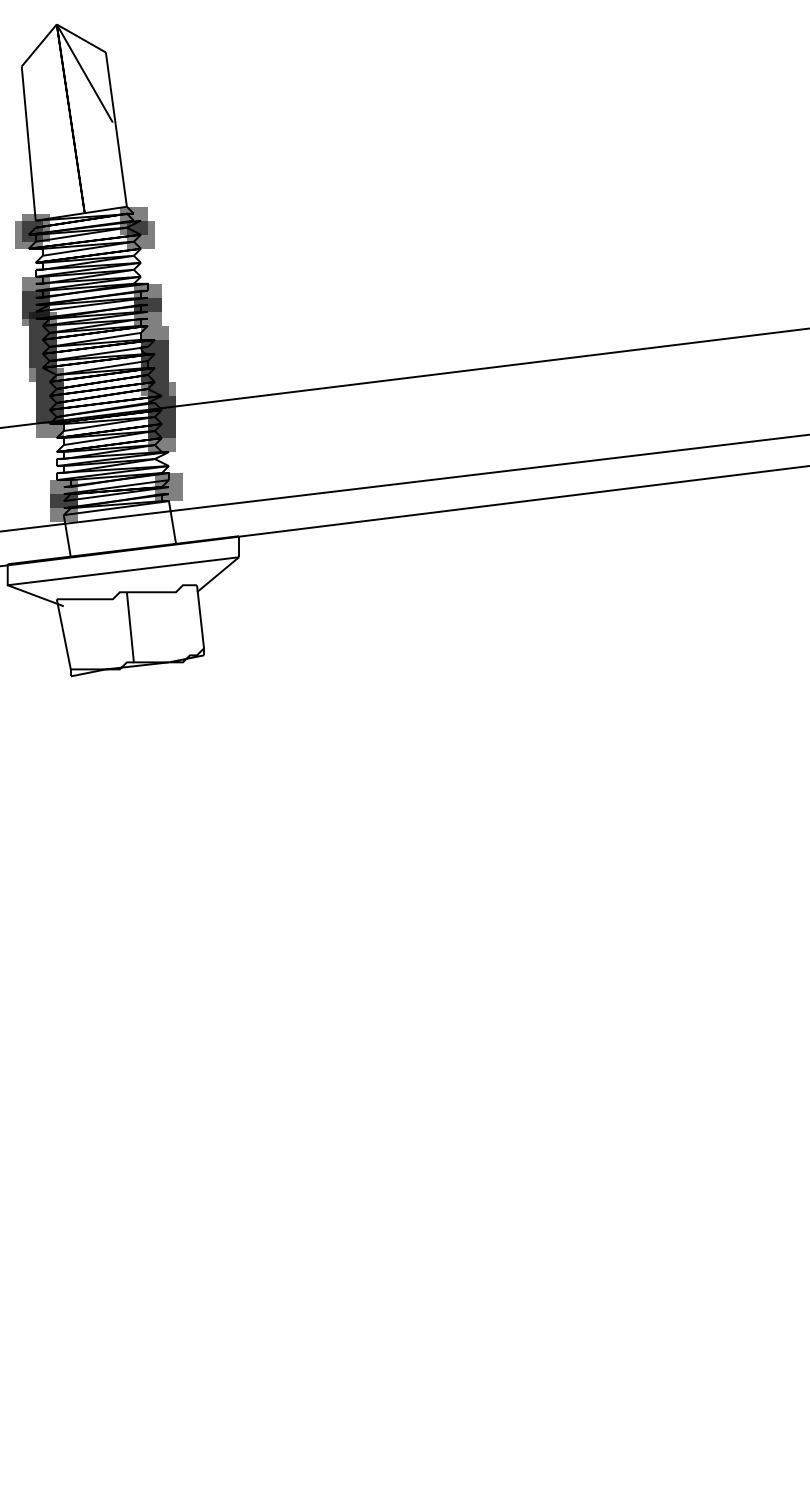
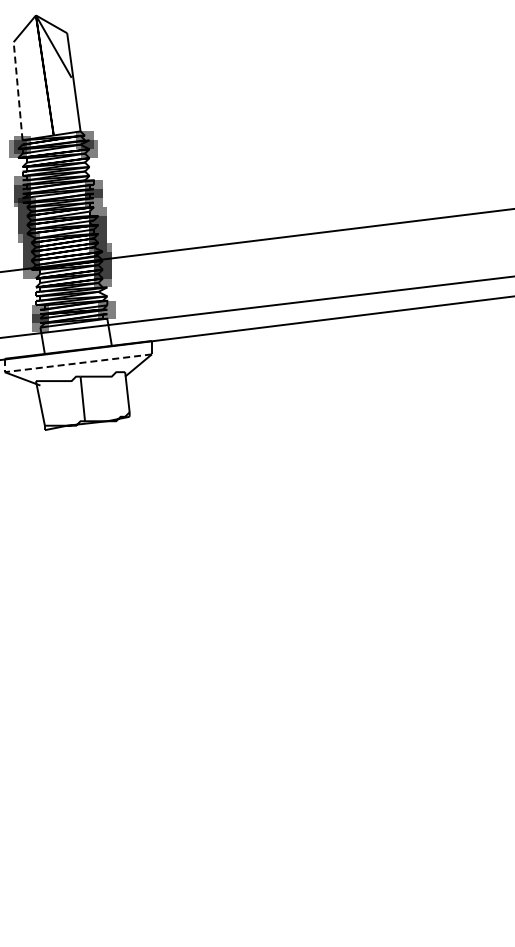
line: (29, 142) -> (18, 90), solid -> dashed
line: (111, 573) -> (70, 364), solid -> dashed

